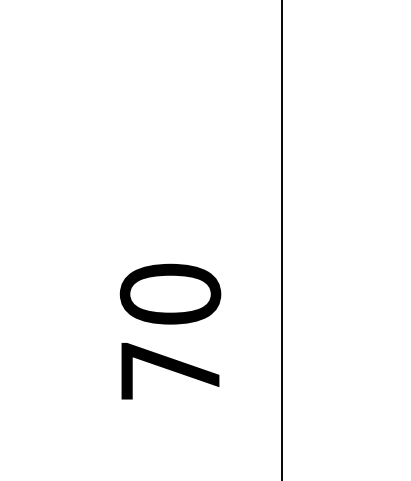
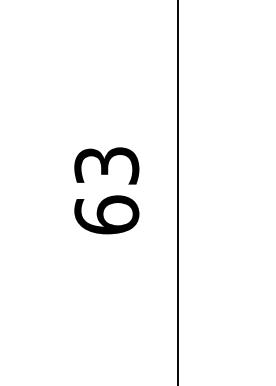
text: (169, 332) -> (106, 190), 70 -> 63

